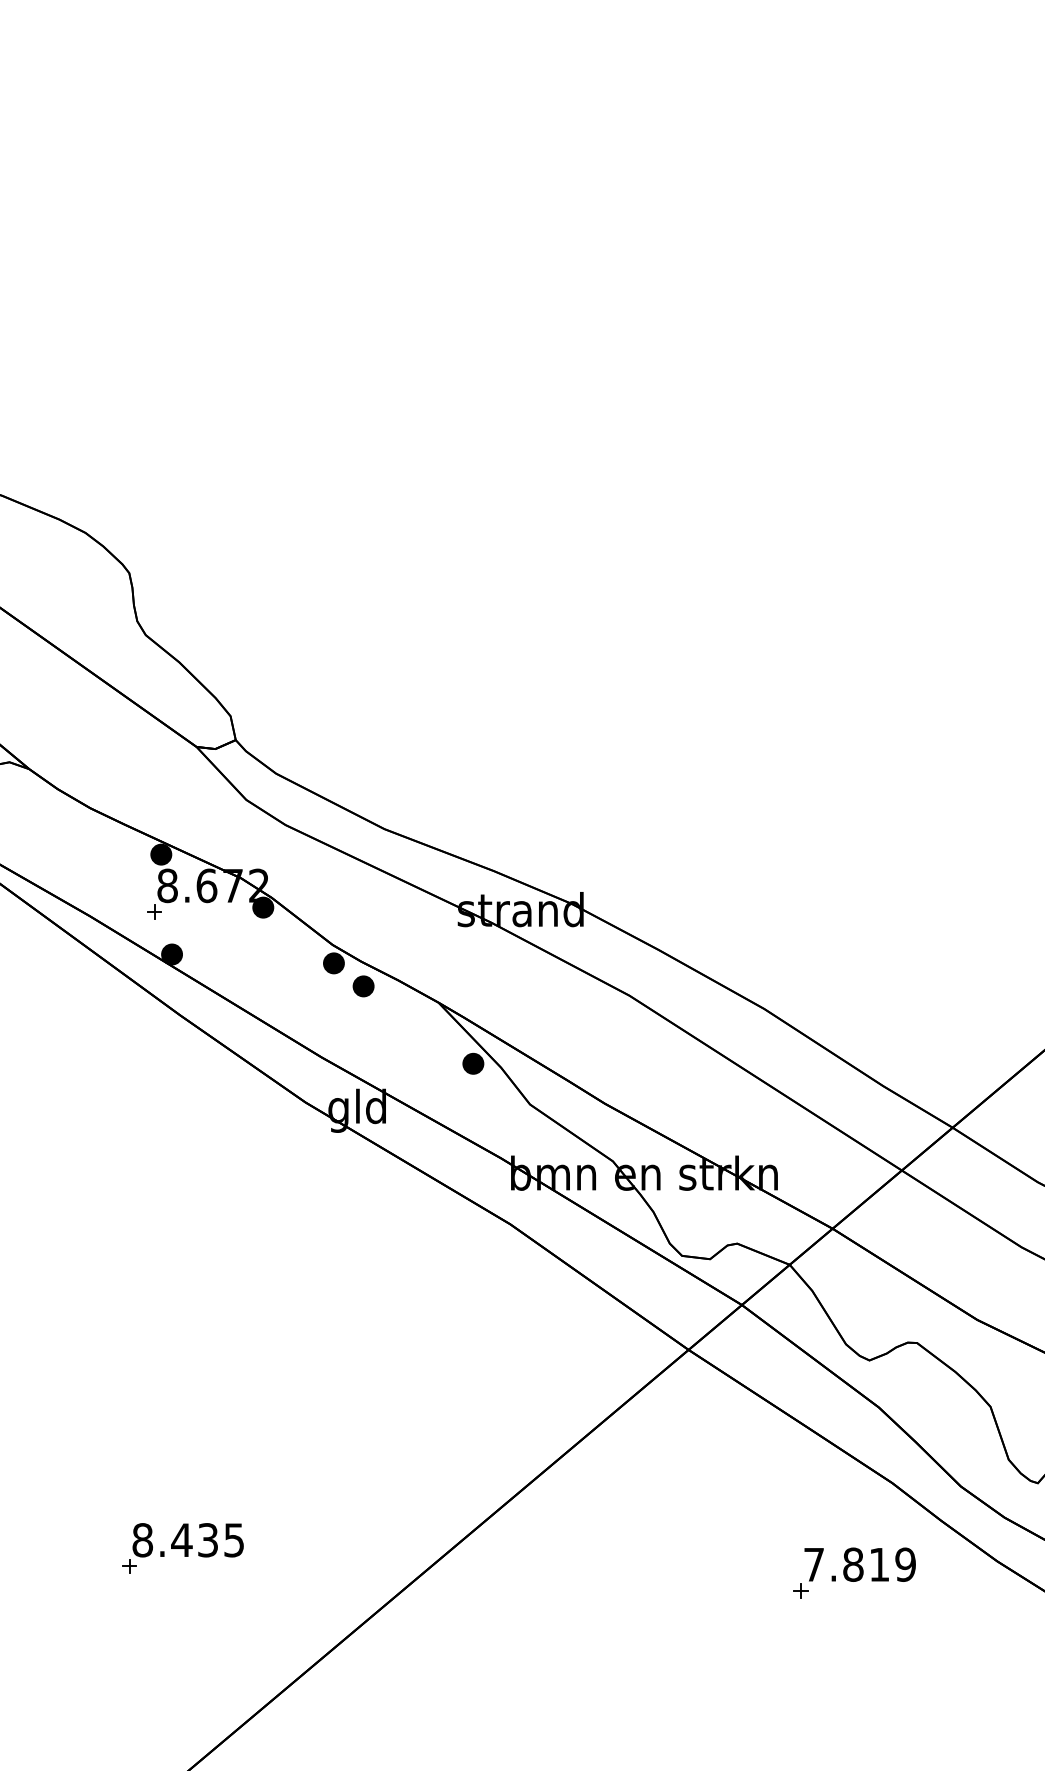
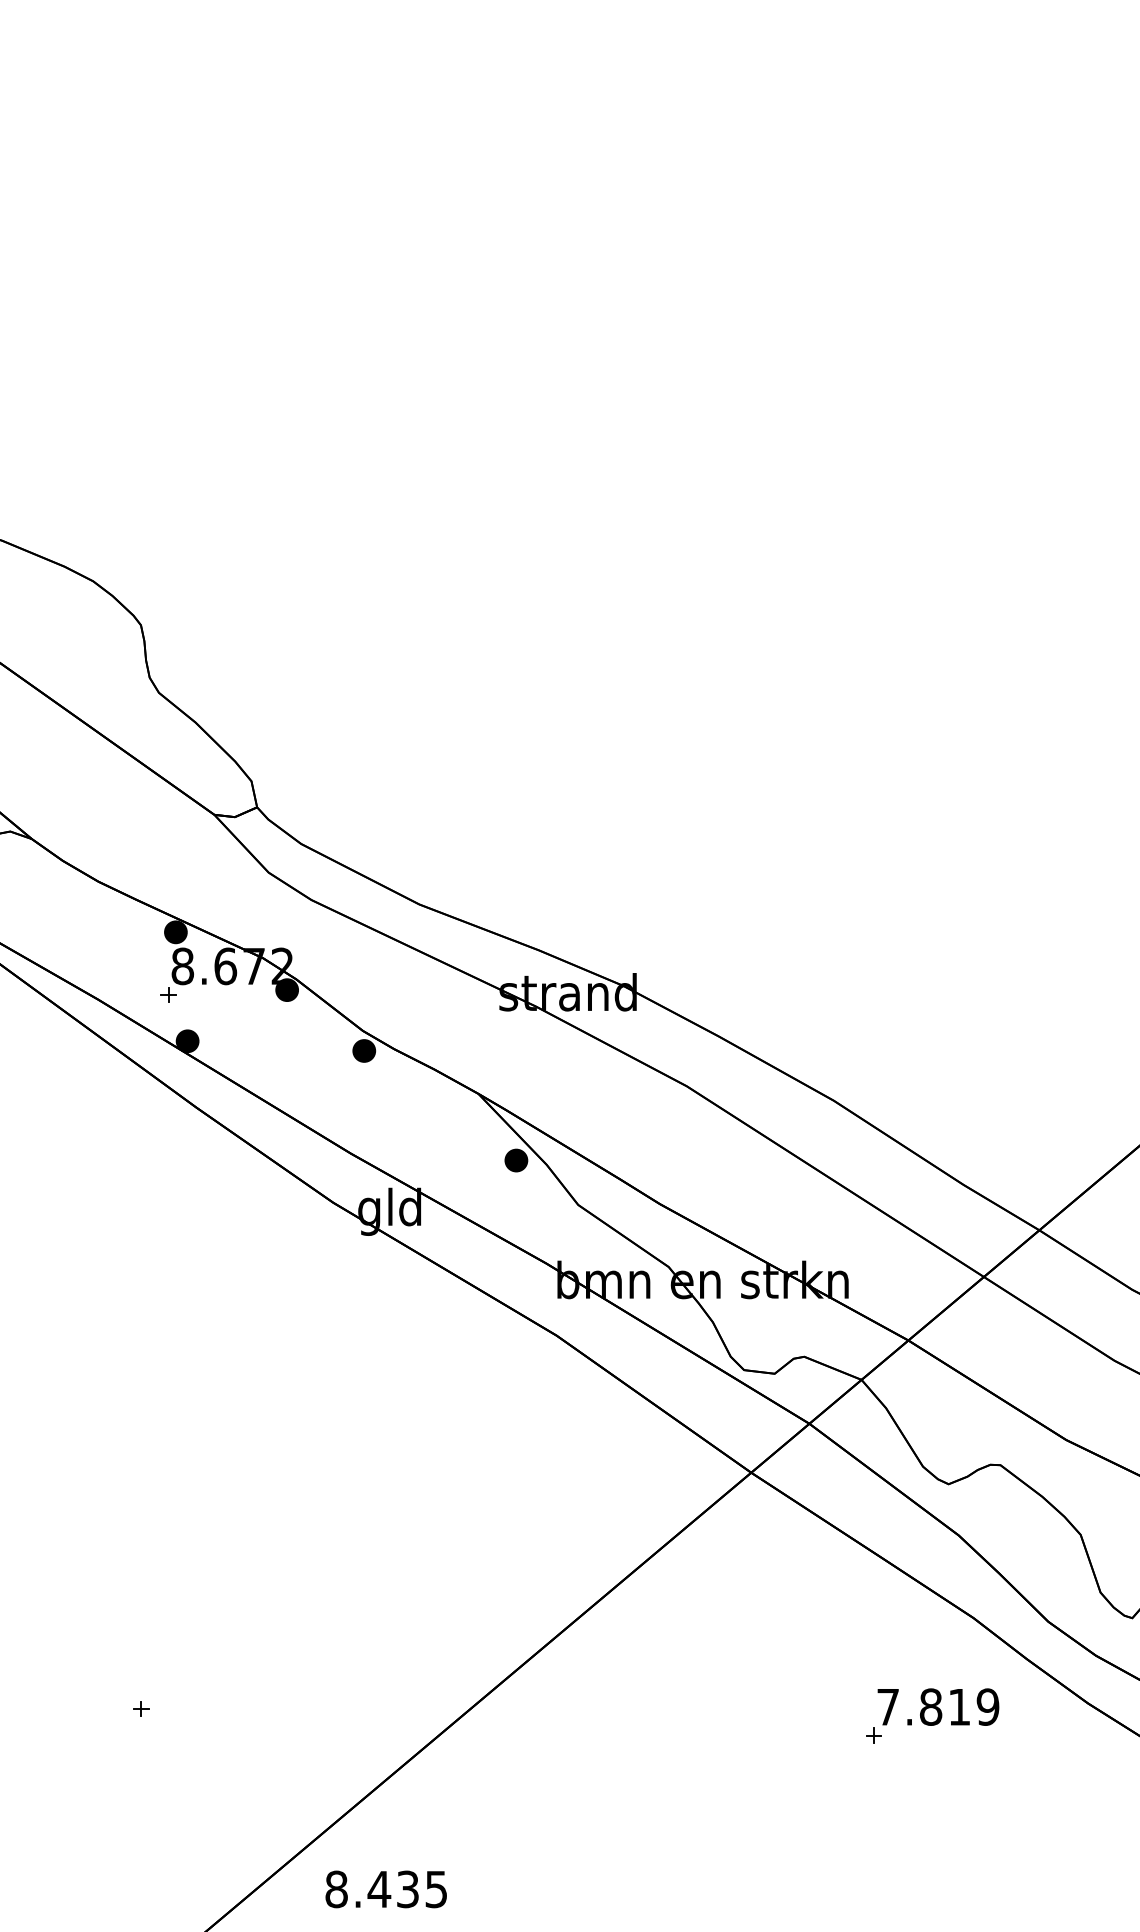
part: (363, 985) -> (396, 1075), removed
text: (187, 1540) -> (385, 1889), moved

